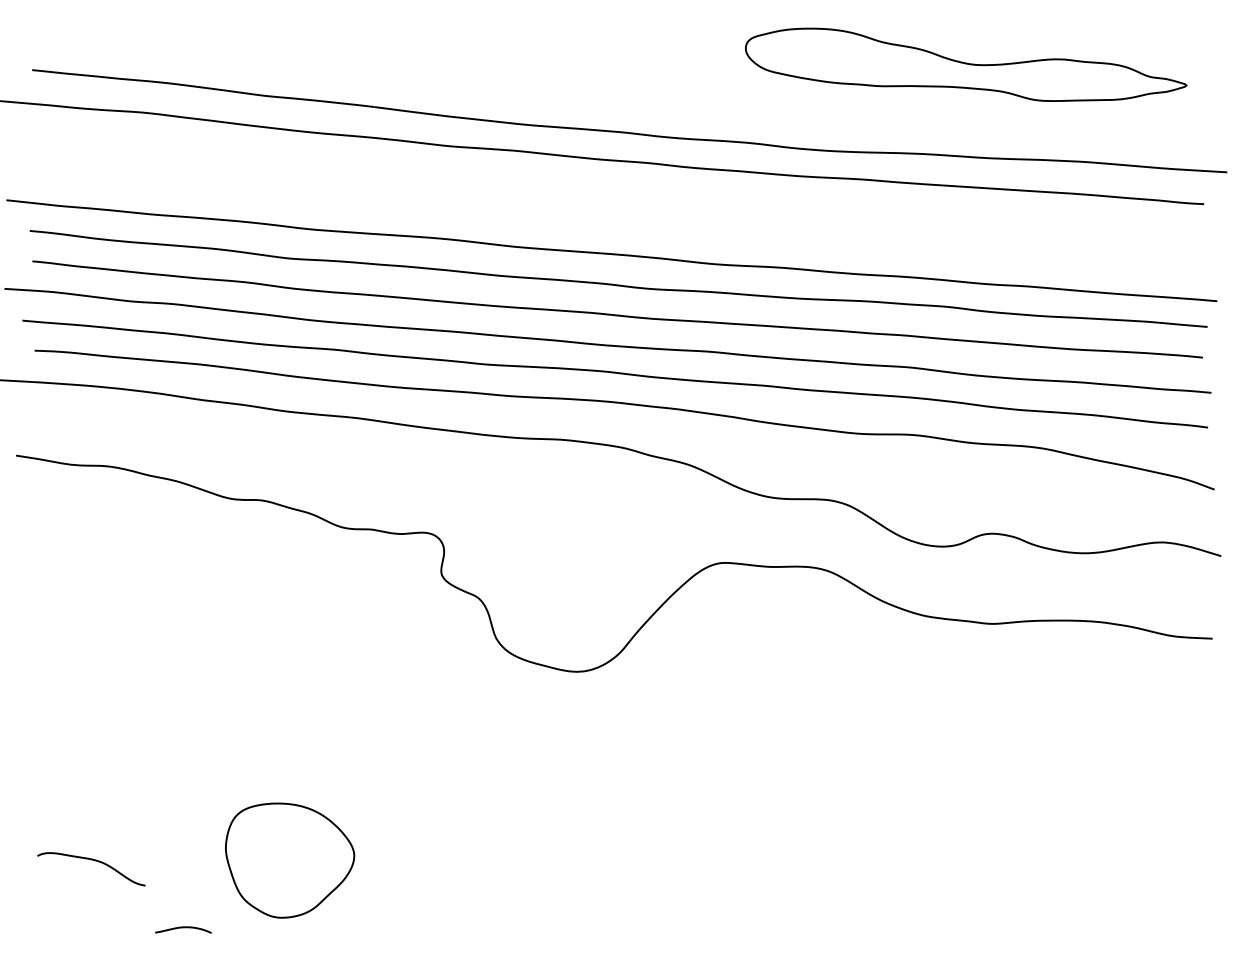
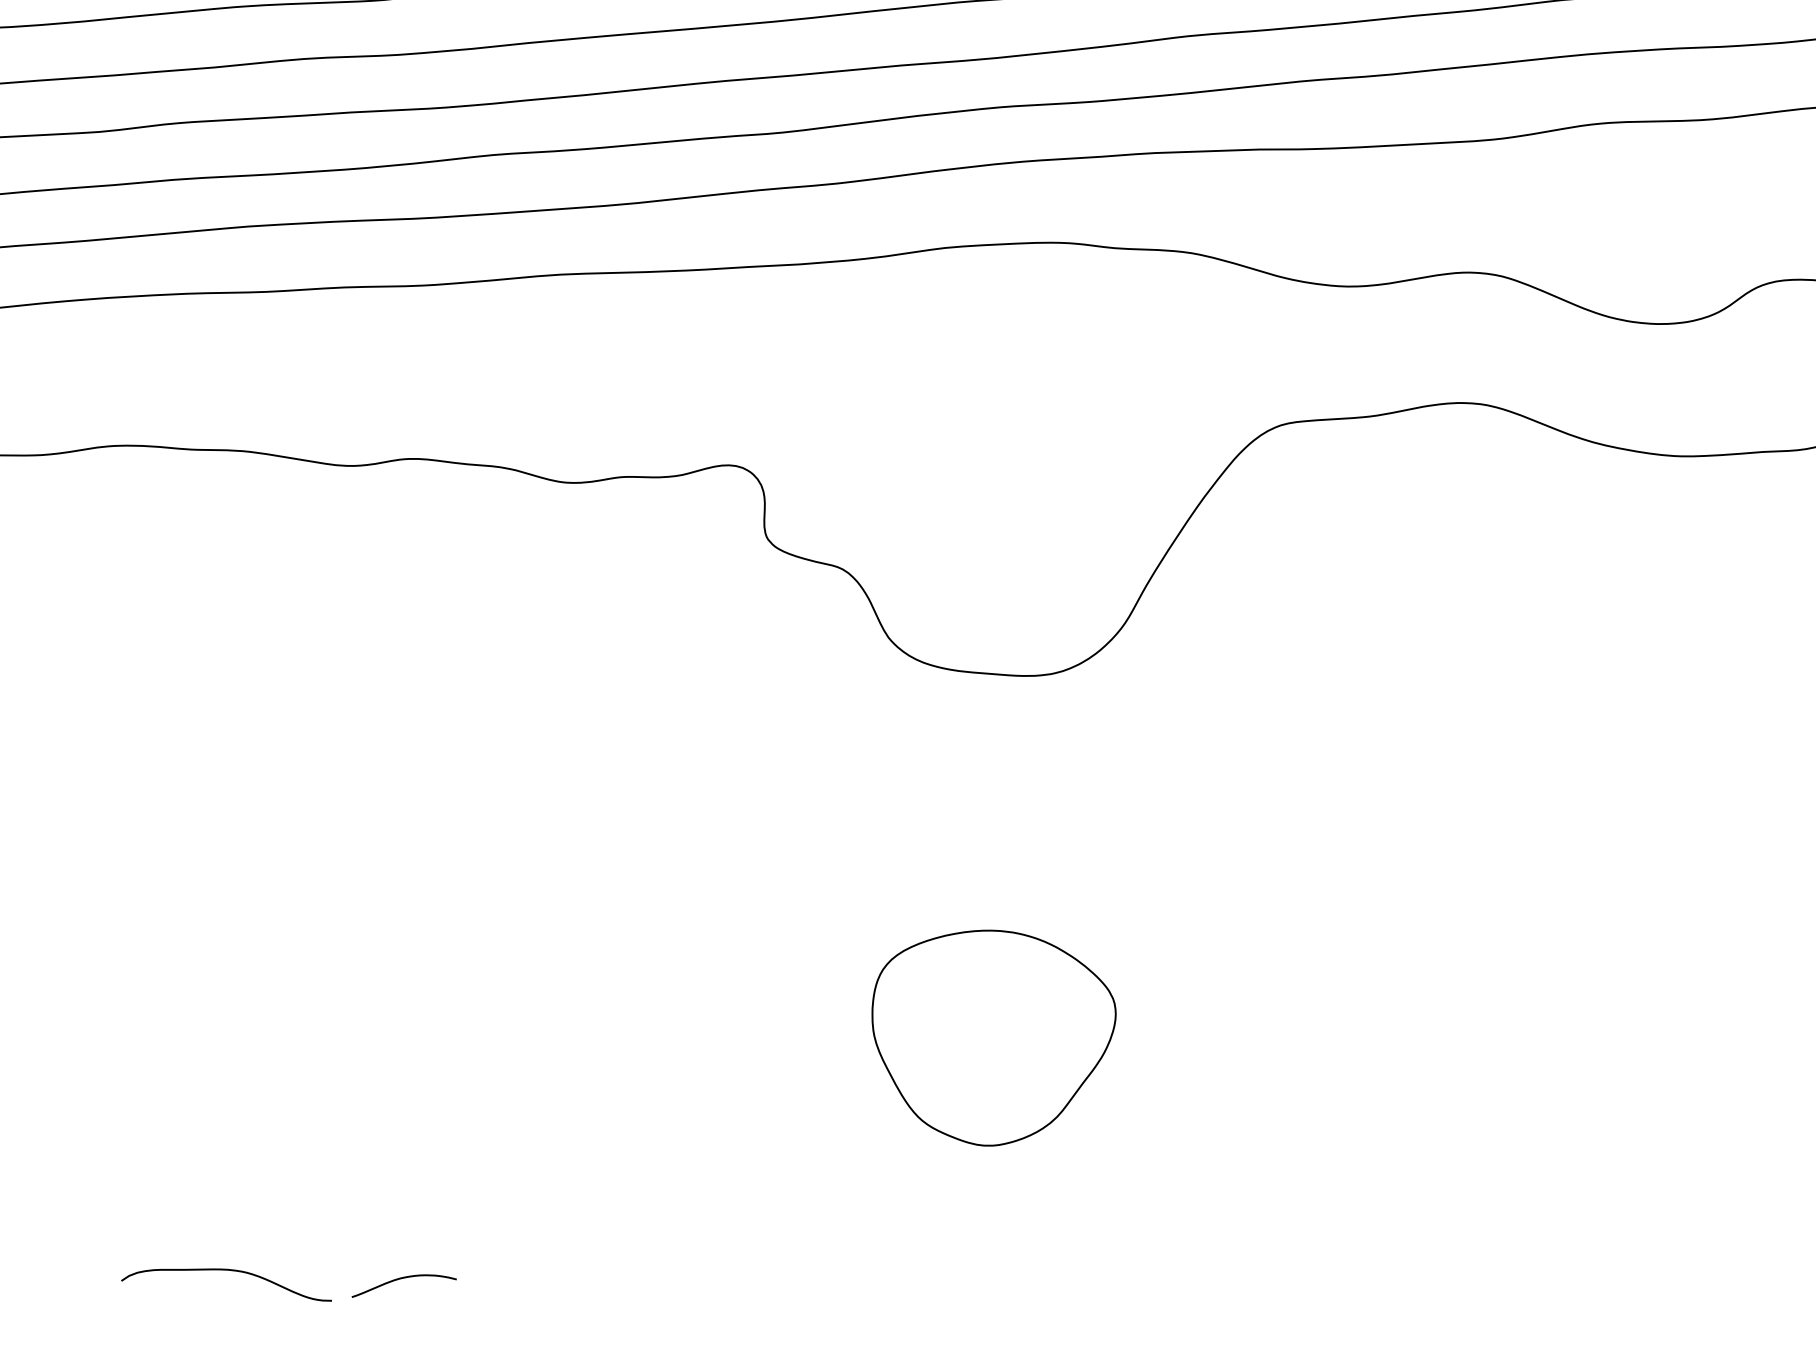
part: (290, 860) -> (998, 1035), moved
curve: (95, 861) -> (231, 1272), moved

